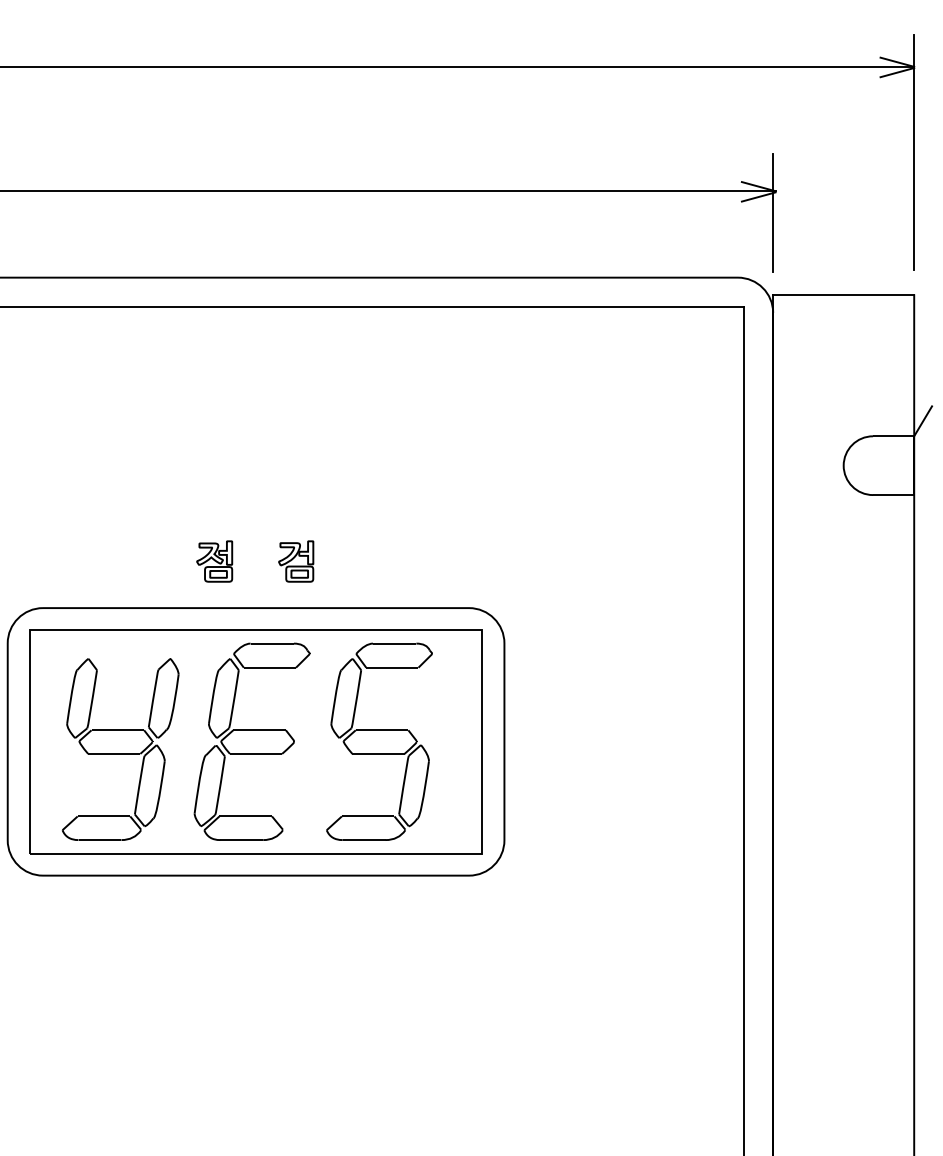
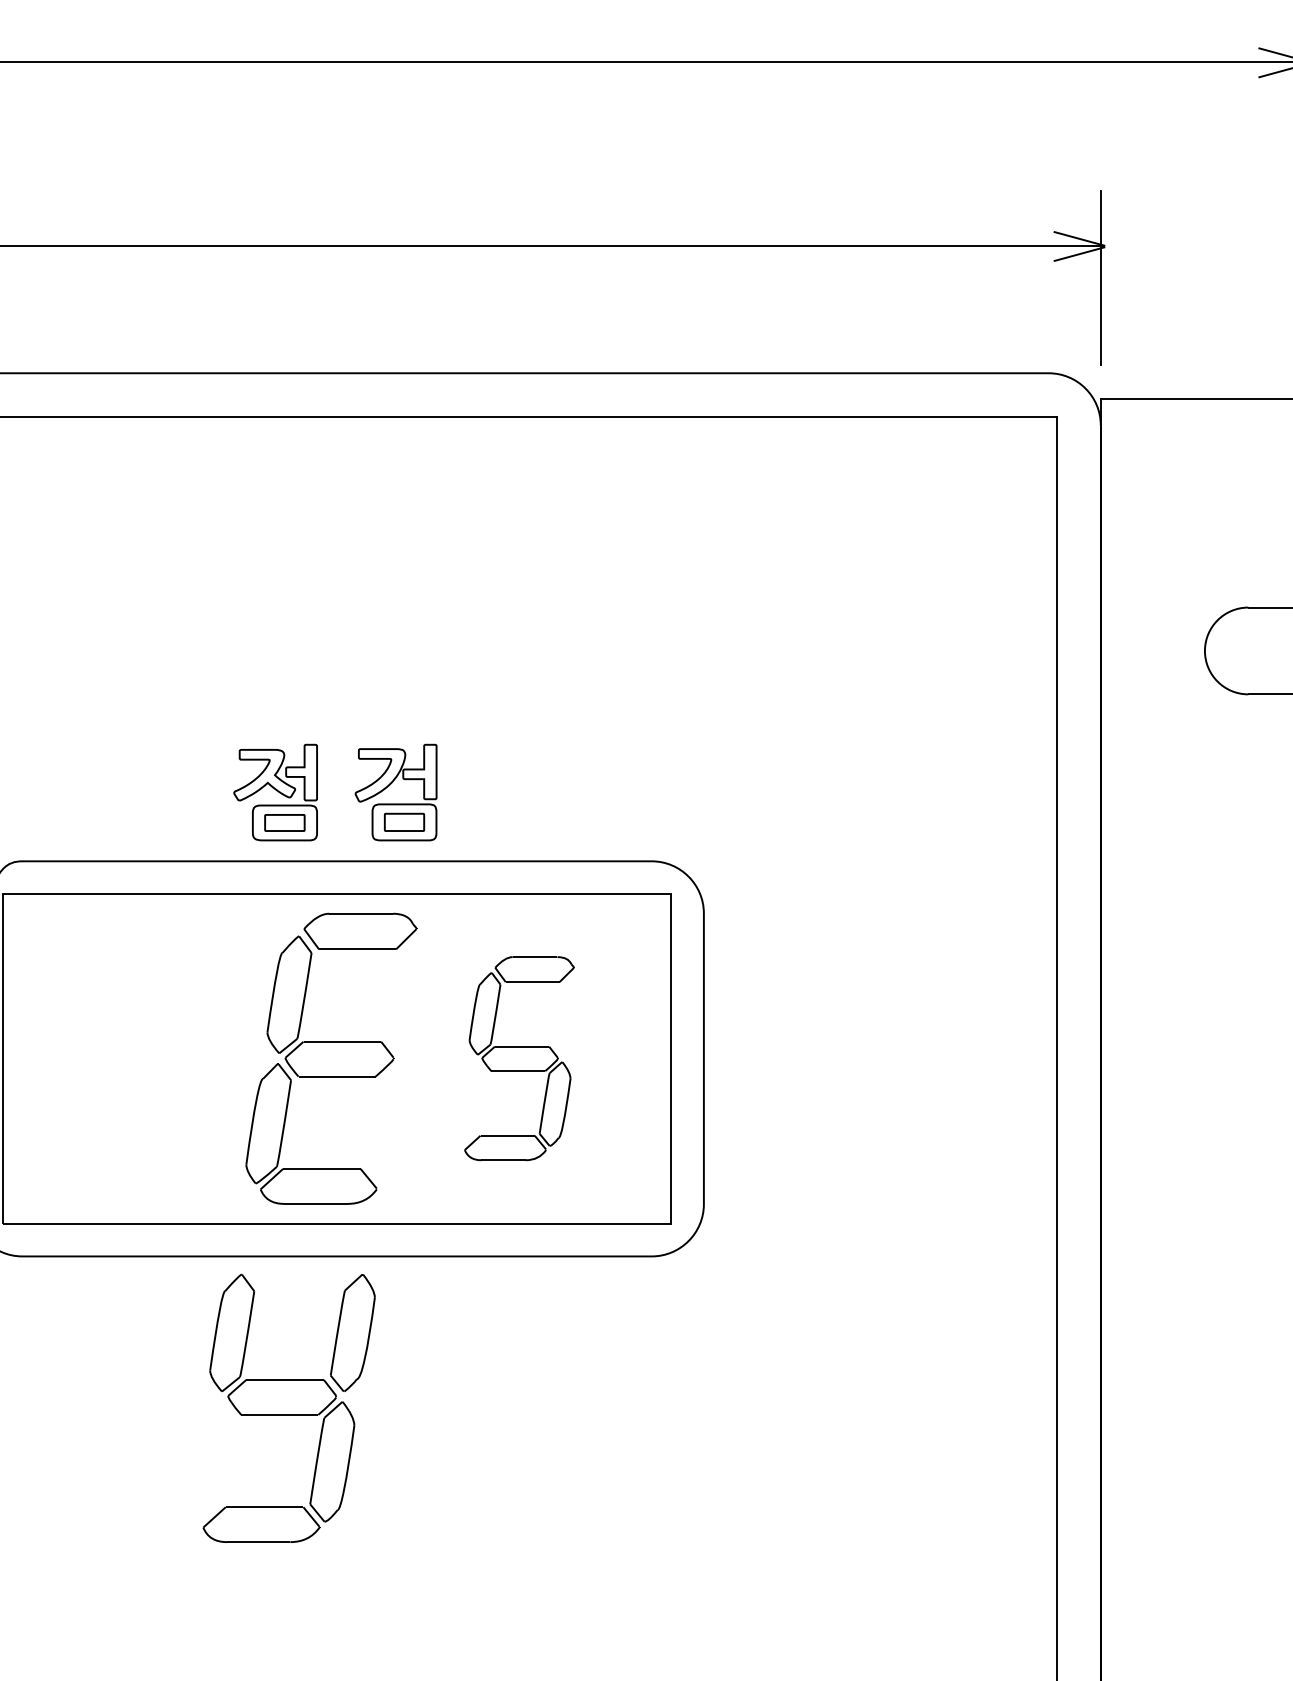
part: (214, 561) -> (275, 792), size x1.6
part: (296, 561) -> (396, 792), size x1.6
part: (379, 741) -> (519, 1058), size x0.7
part: (120, 749) -> (288, 1408), moved

